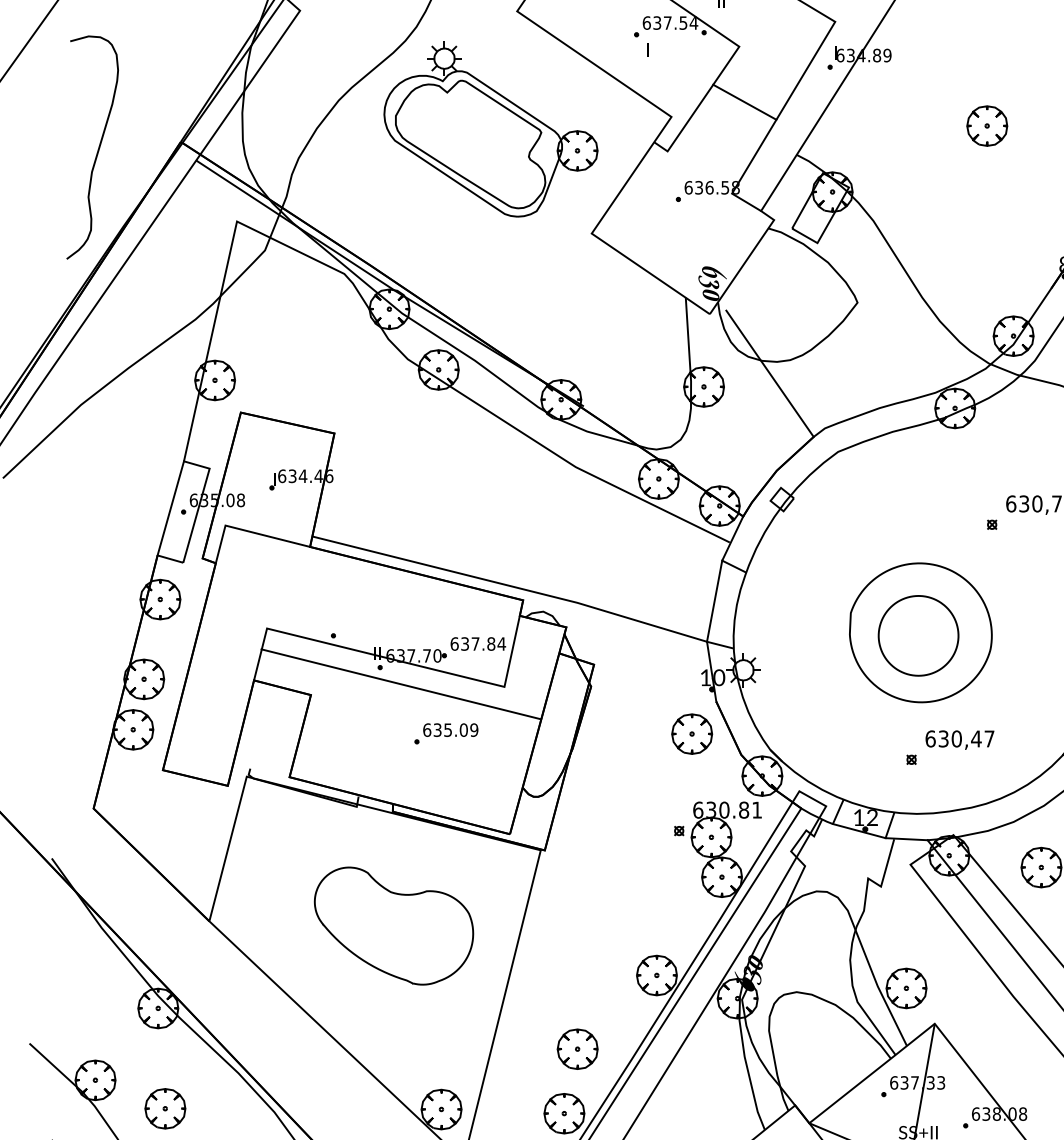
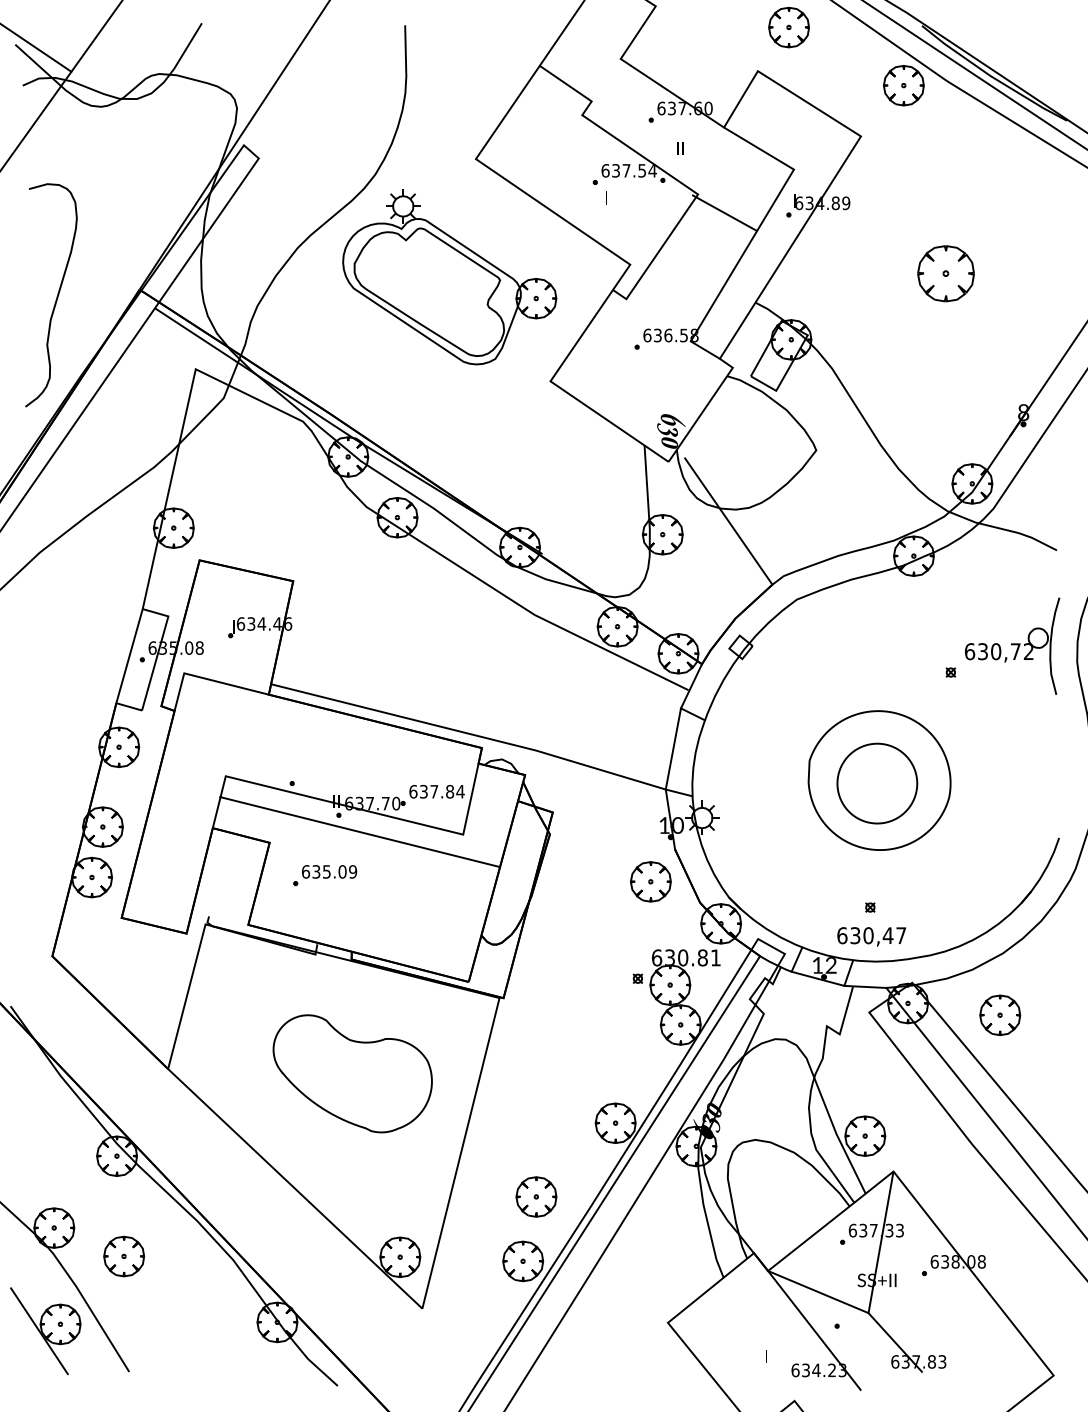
line: (744, 101) -> (724, 212), moved
part: (986, 125) -> (945, 273), size x1.4
part: (446, 733) -> (325, 875), moved
text: (959, 739) -> (871, 936), moved

